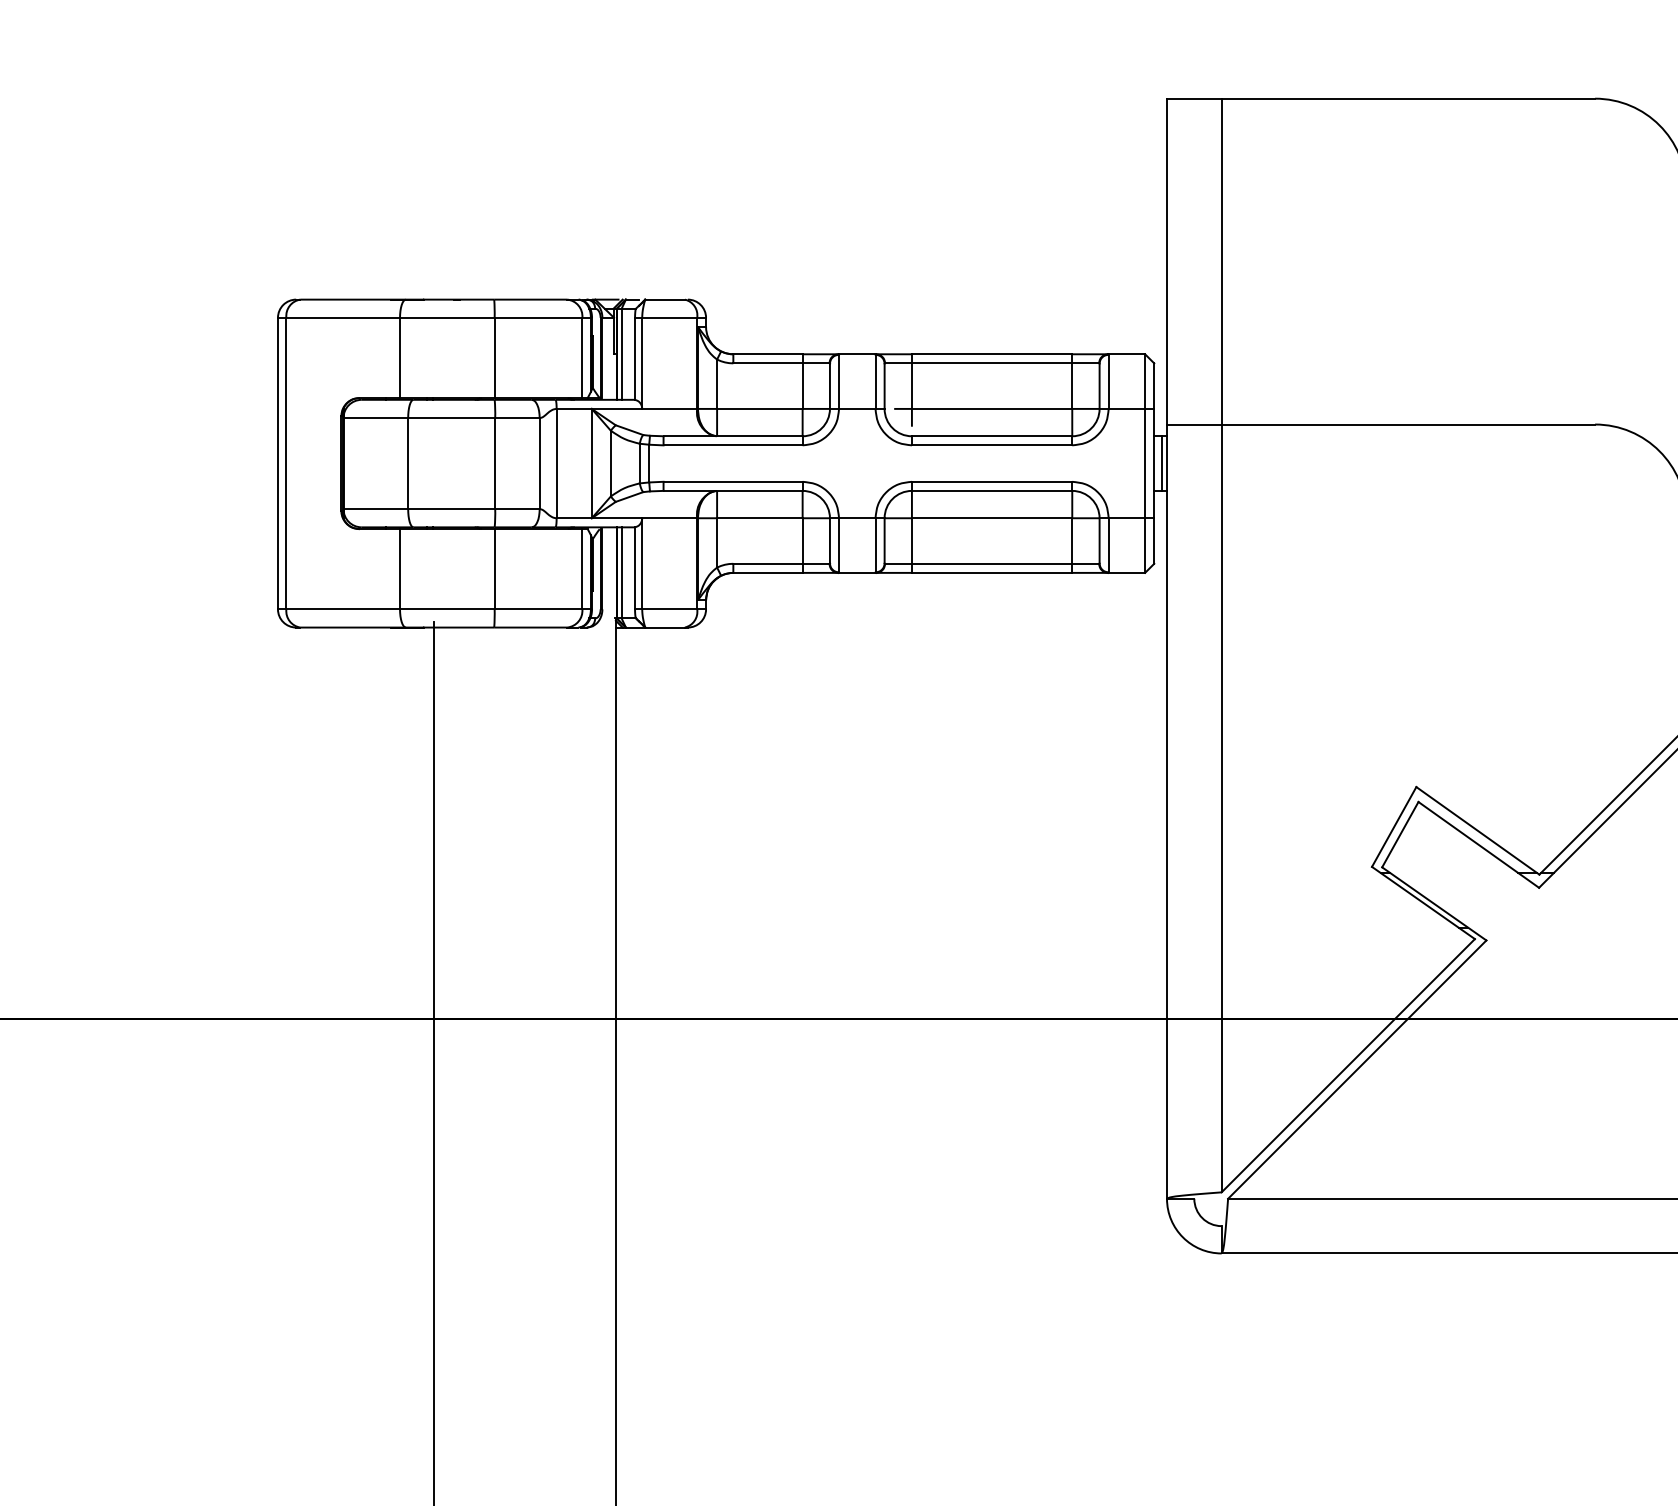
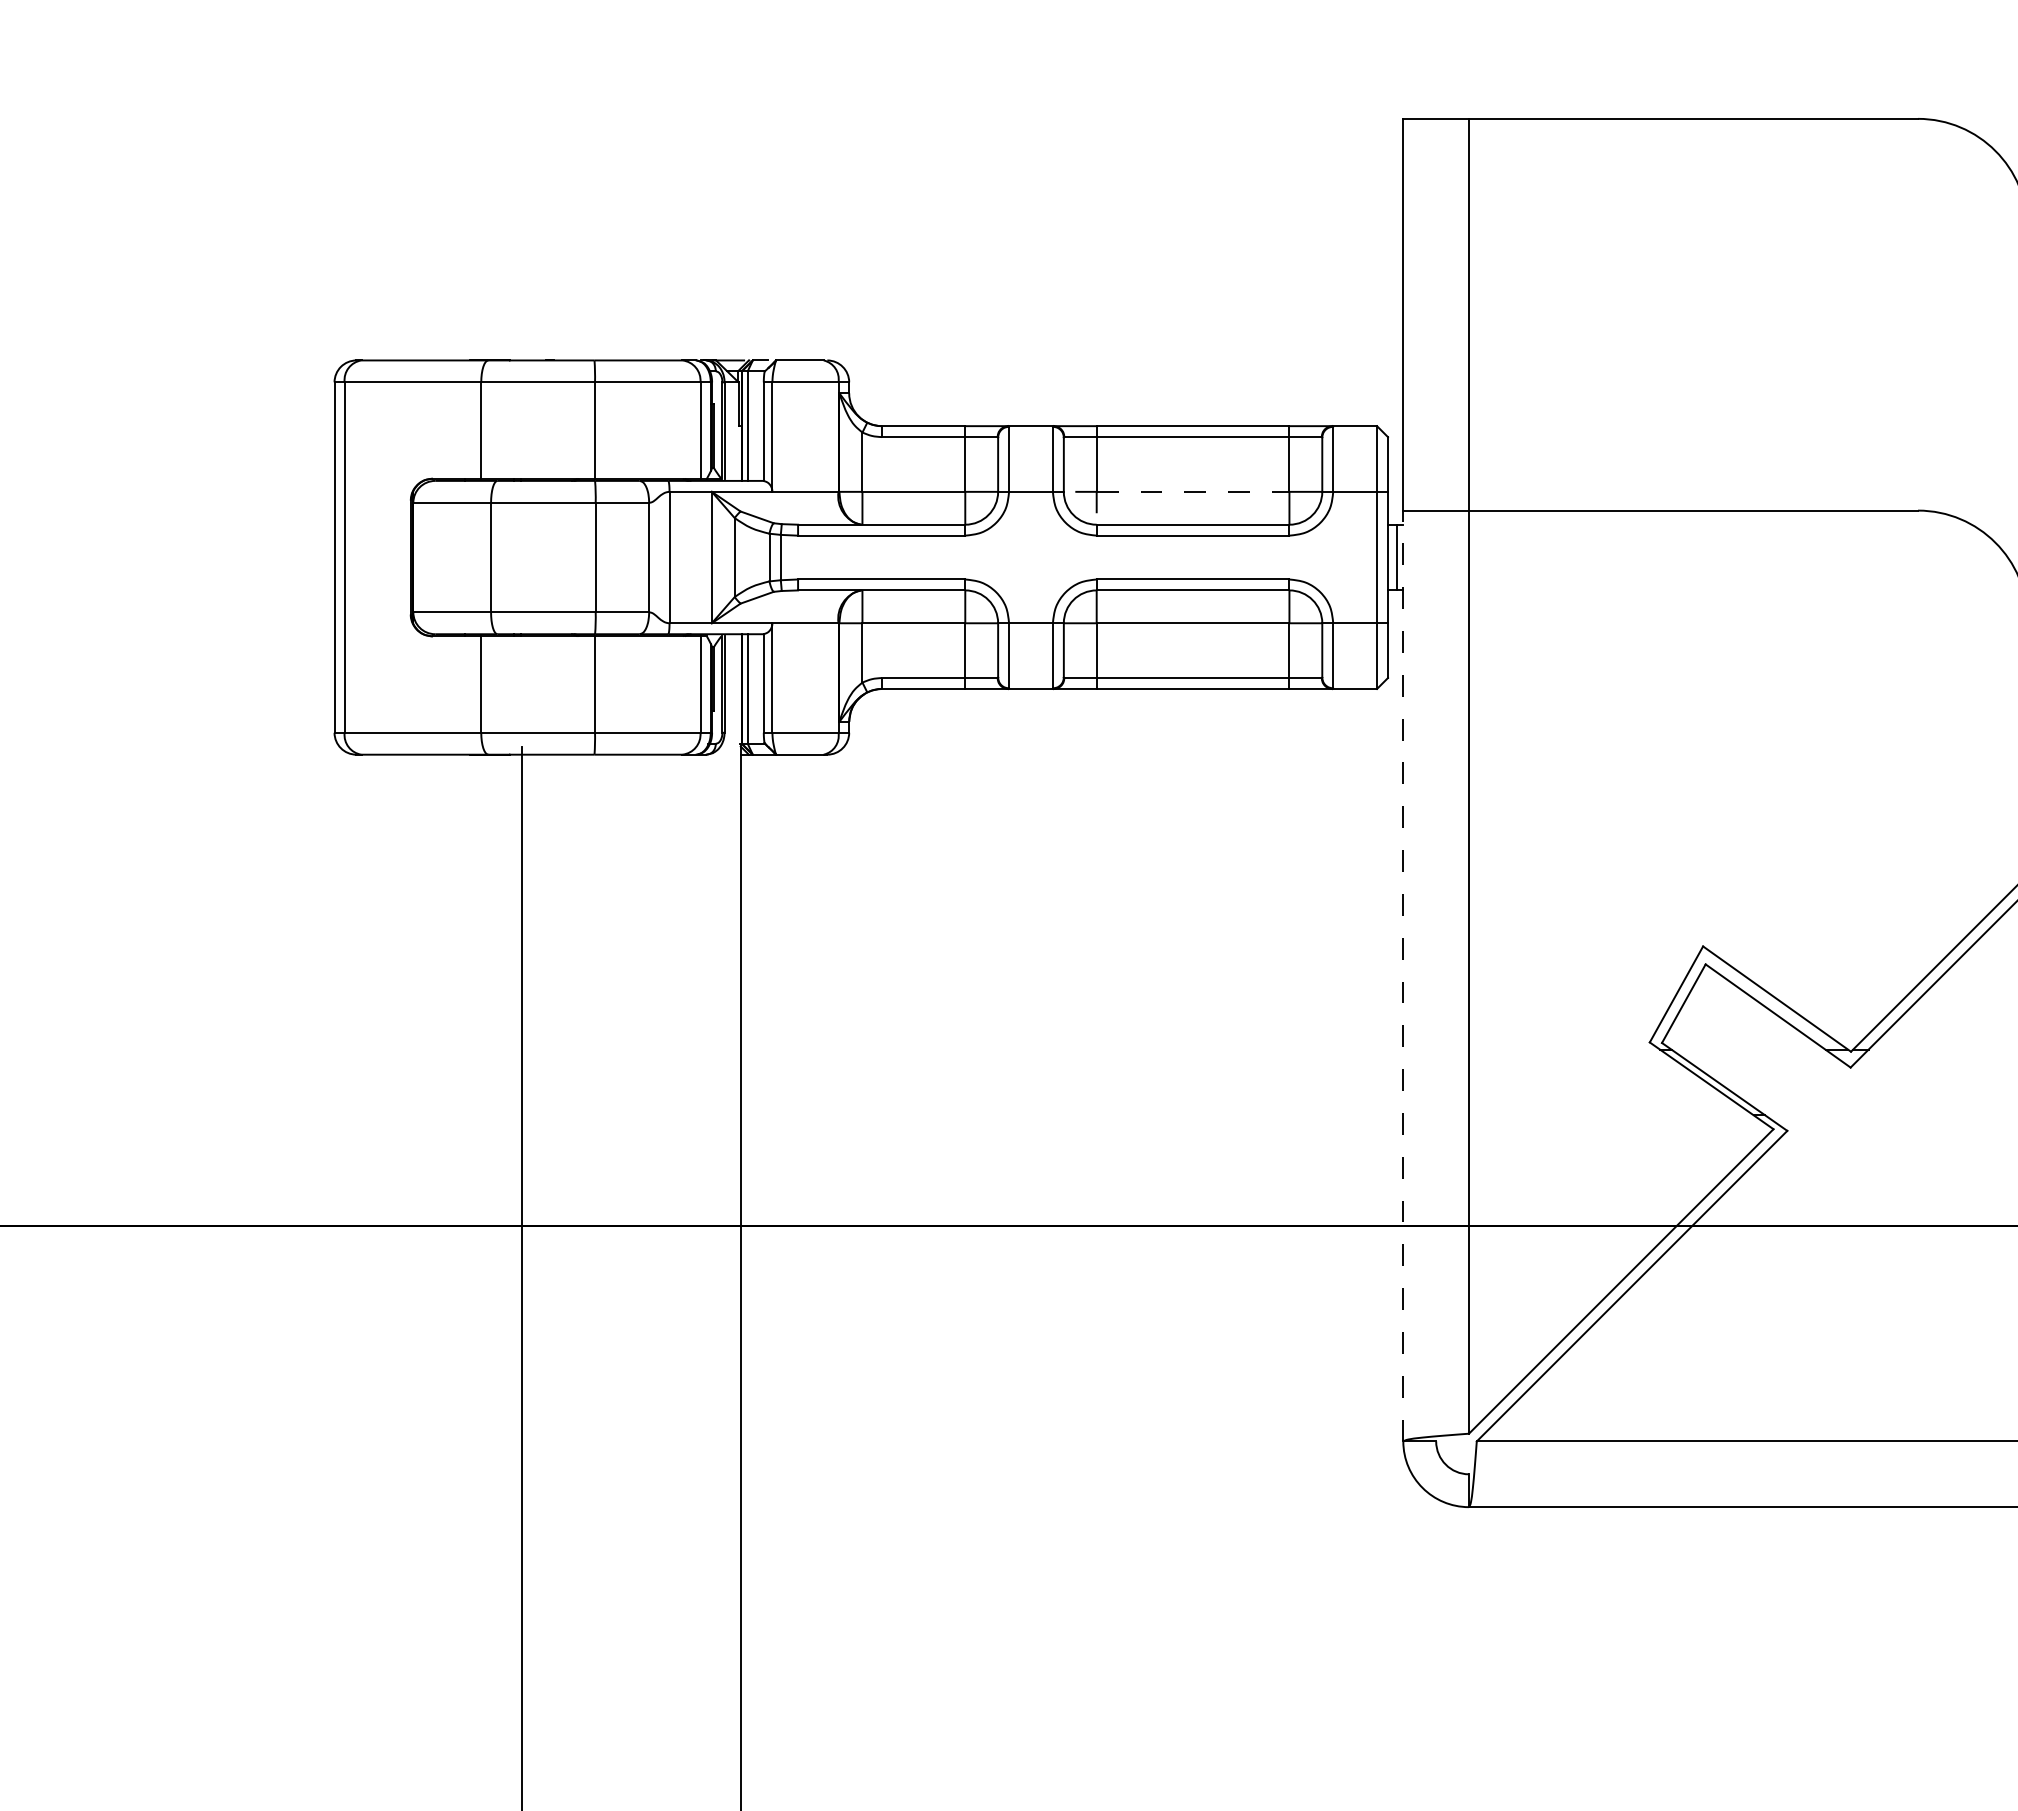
line: (992, 408) -> (1193, 491), solid -> dashed
line: (1167, 811) -> (1403, 975), solid -> dashed

